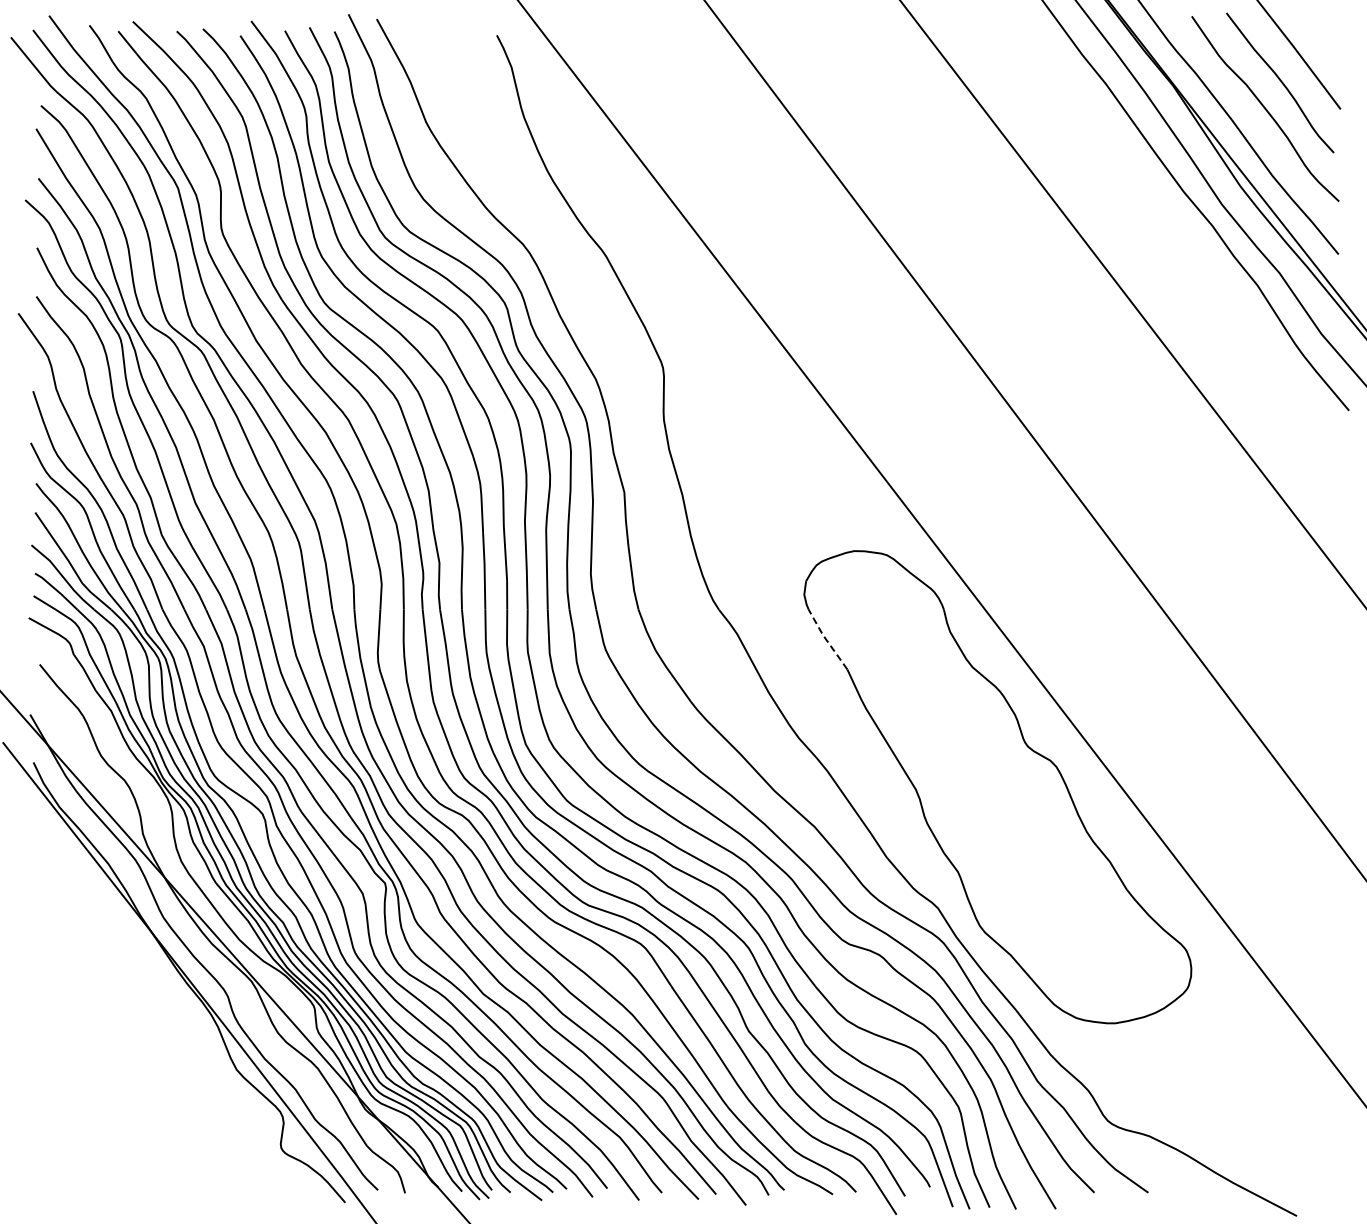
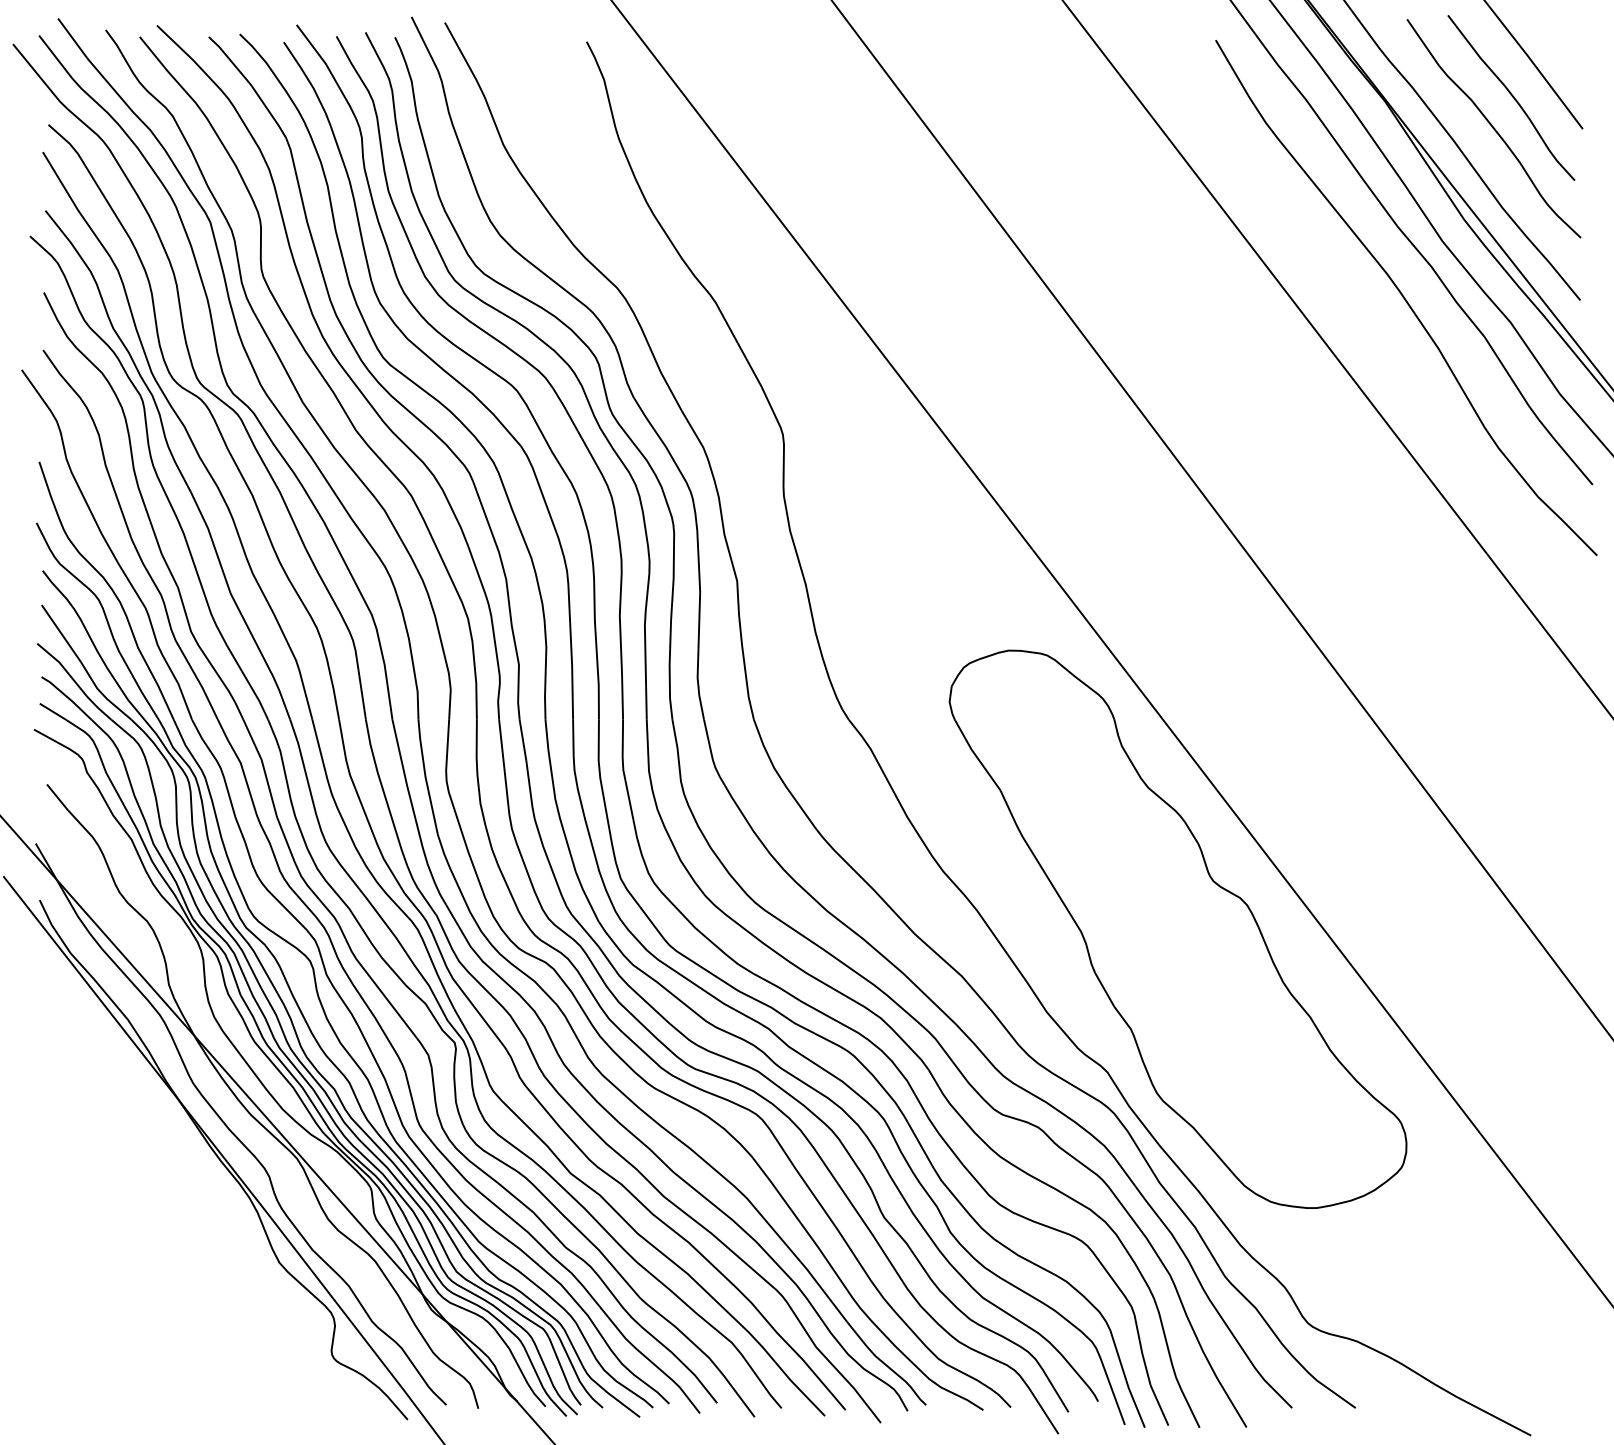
curve: (1190, 252) -> (1405, 298), added
line: (826, 639) -> (975, 754), dashed -> solid

